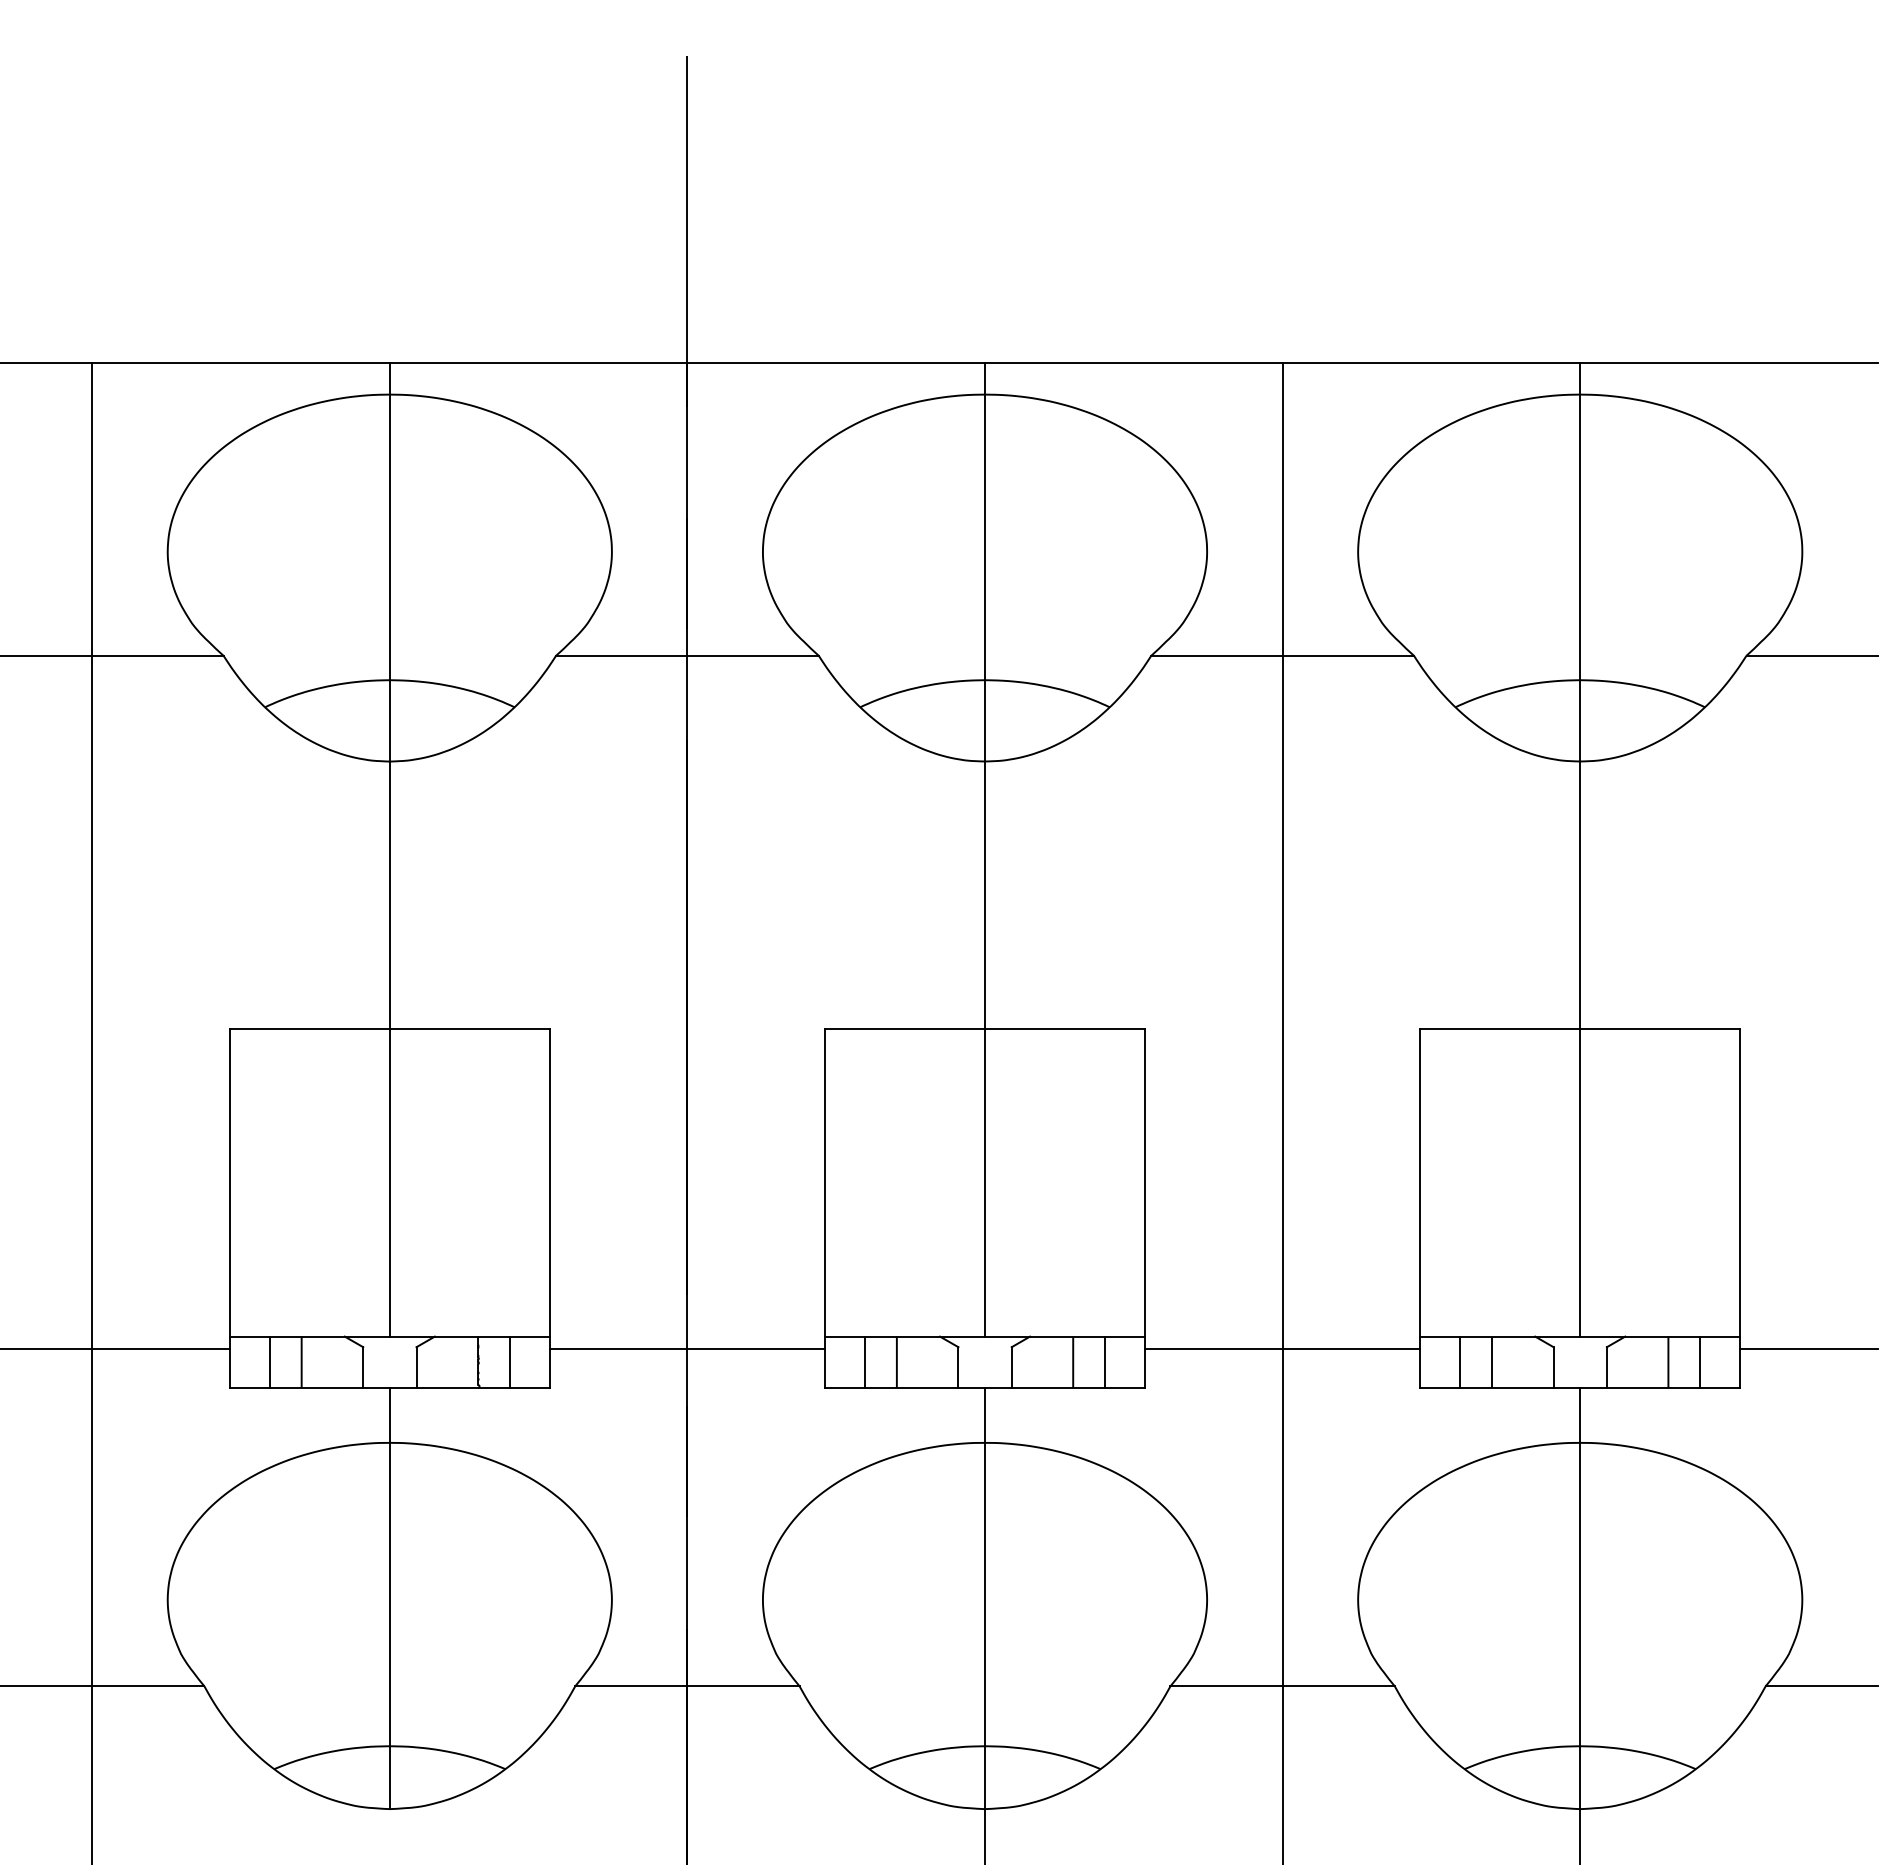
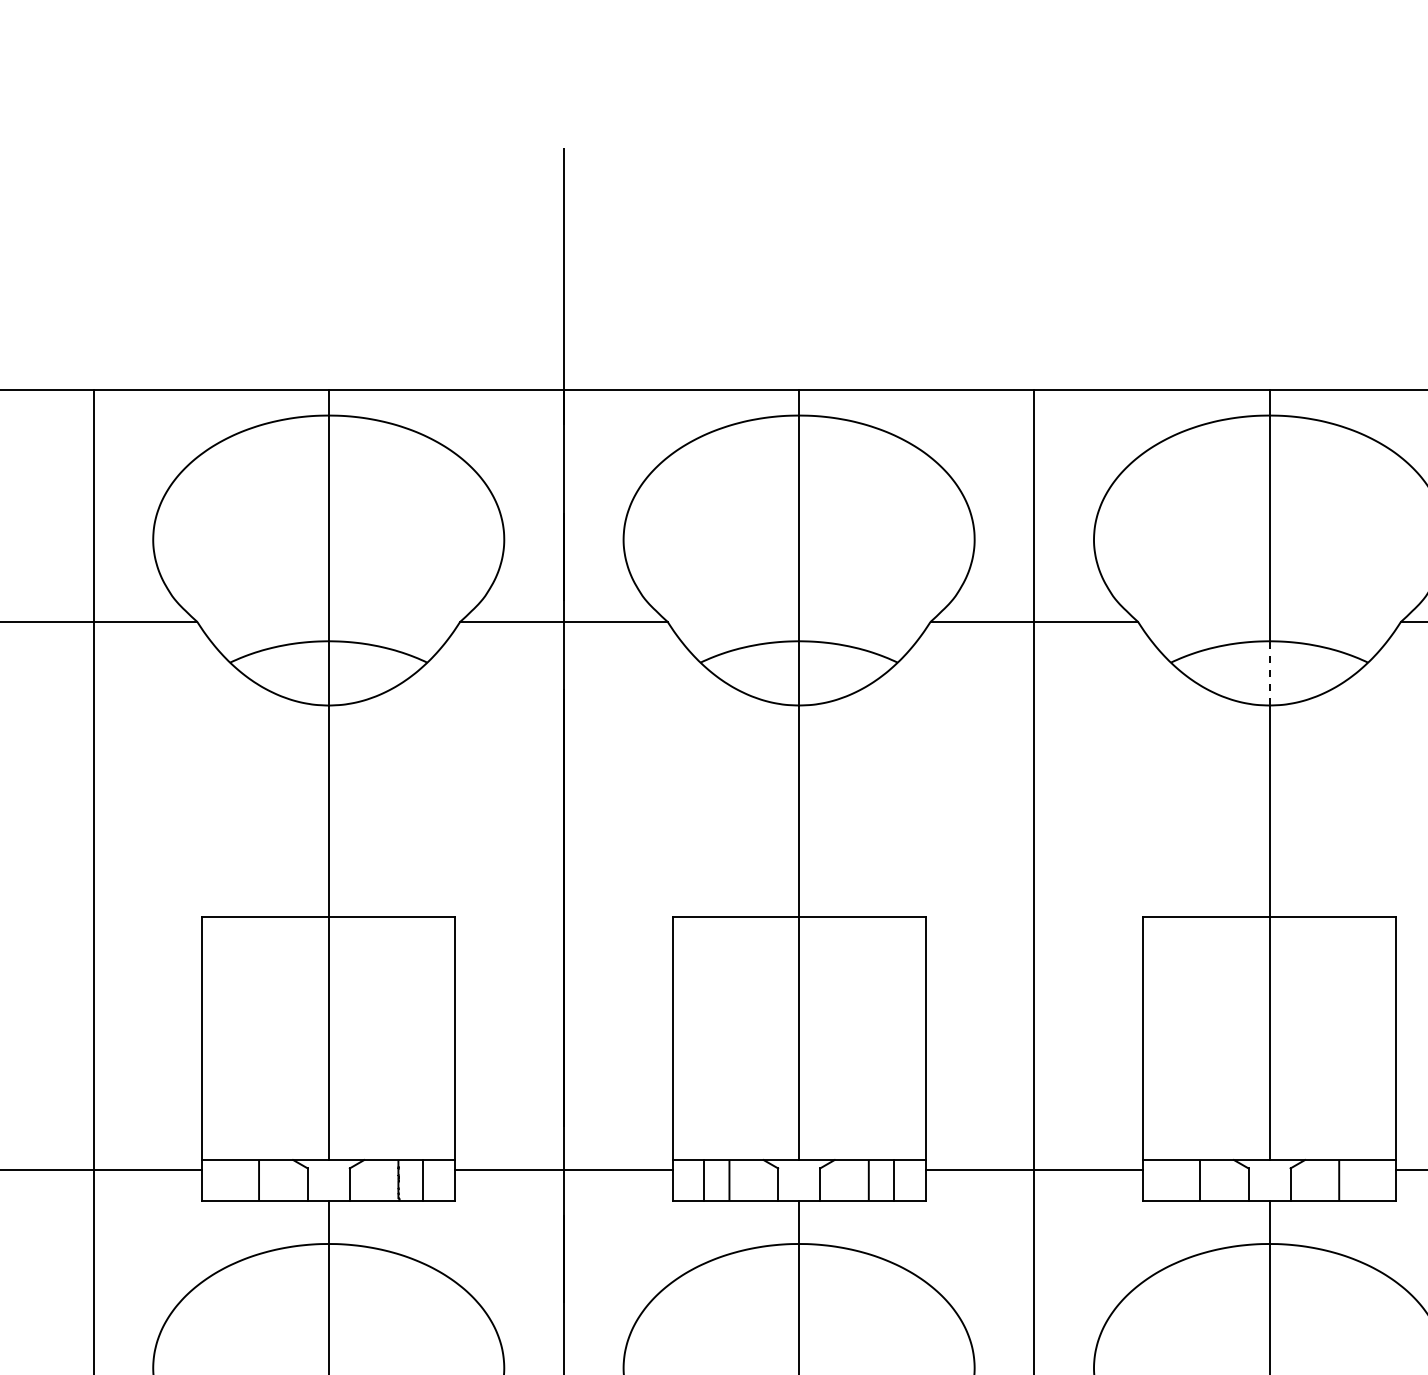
line: (1580, 720) -> (1269, 673), solid -> dashed
line: (269, 1362) -> (233, 1180), removed
line: (1460, 1362) -> (1174, 1180), removed
line: (1700, 1362) -> (1364, 1180), removed

